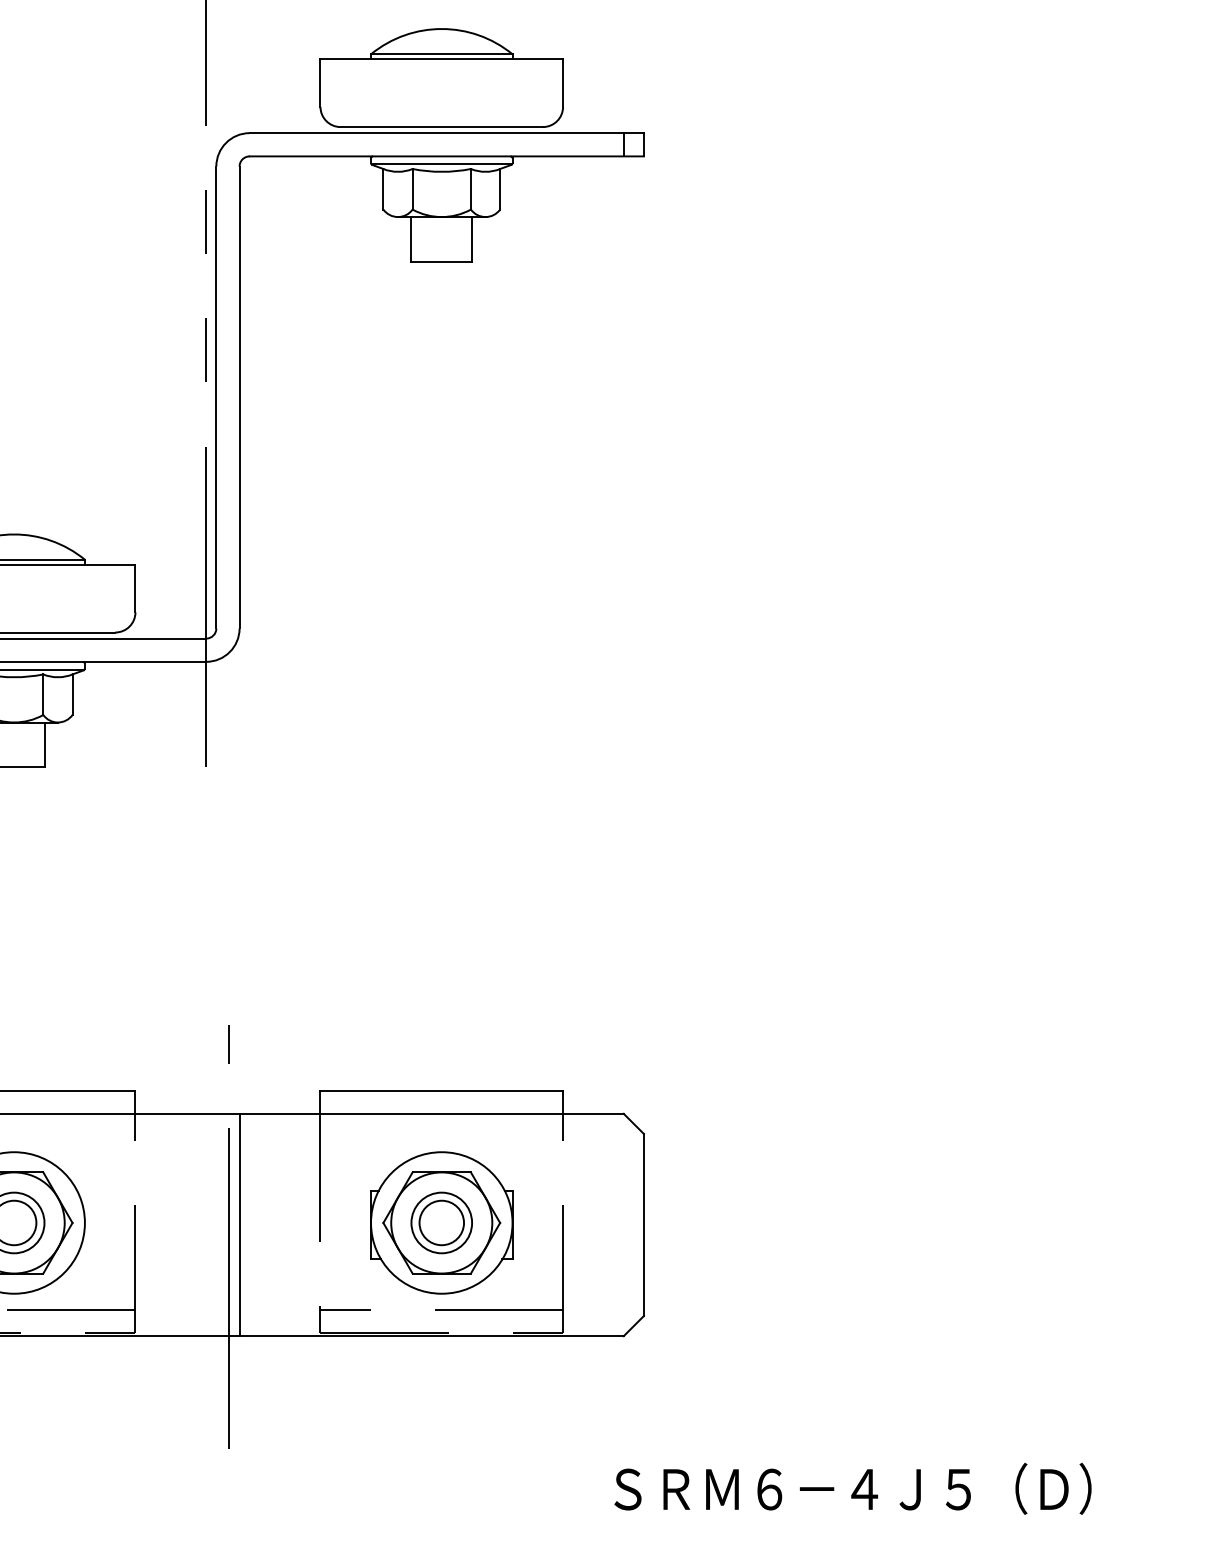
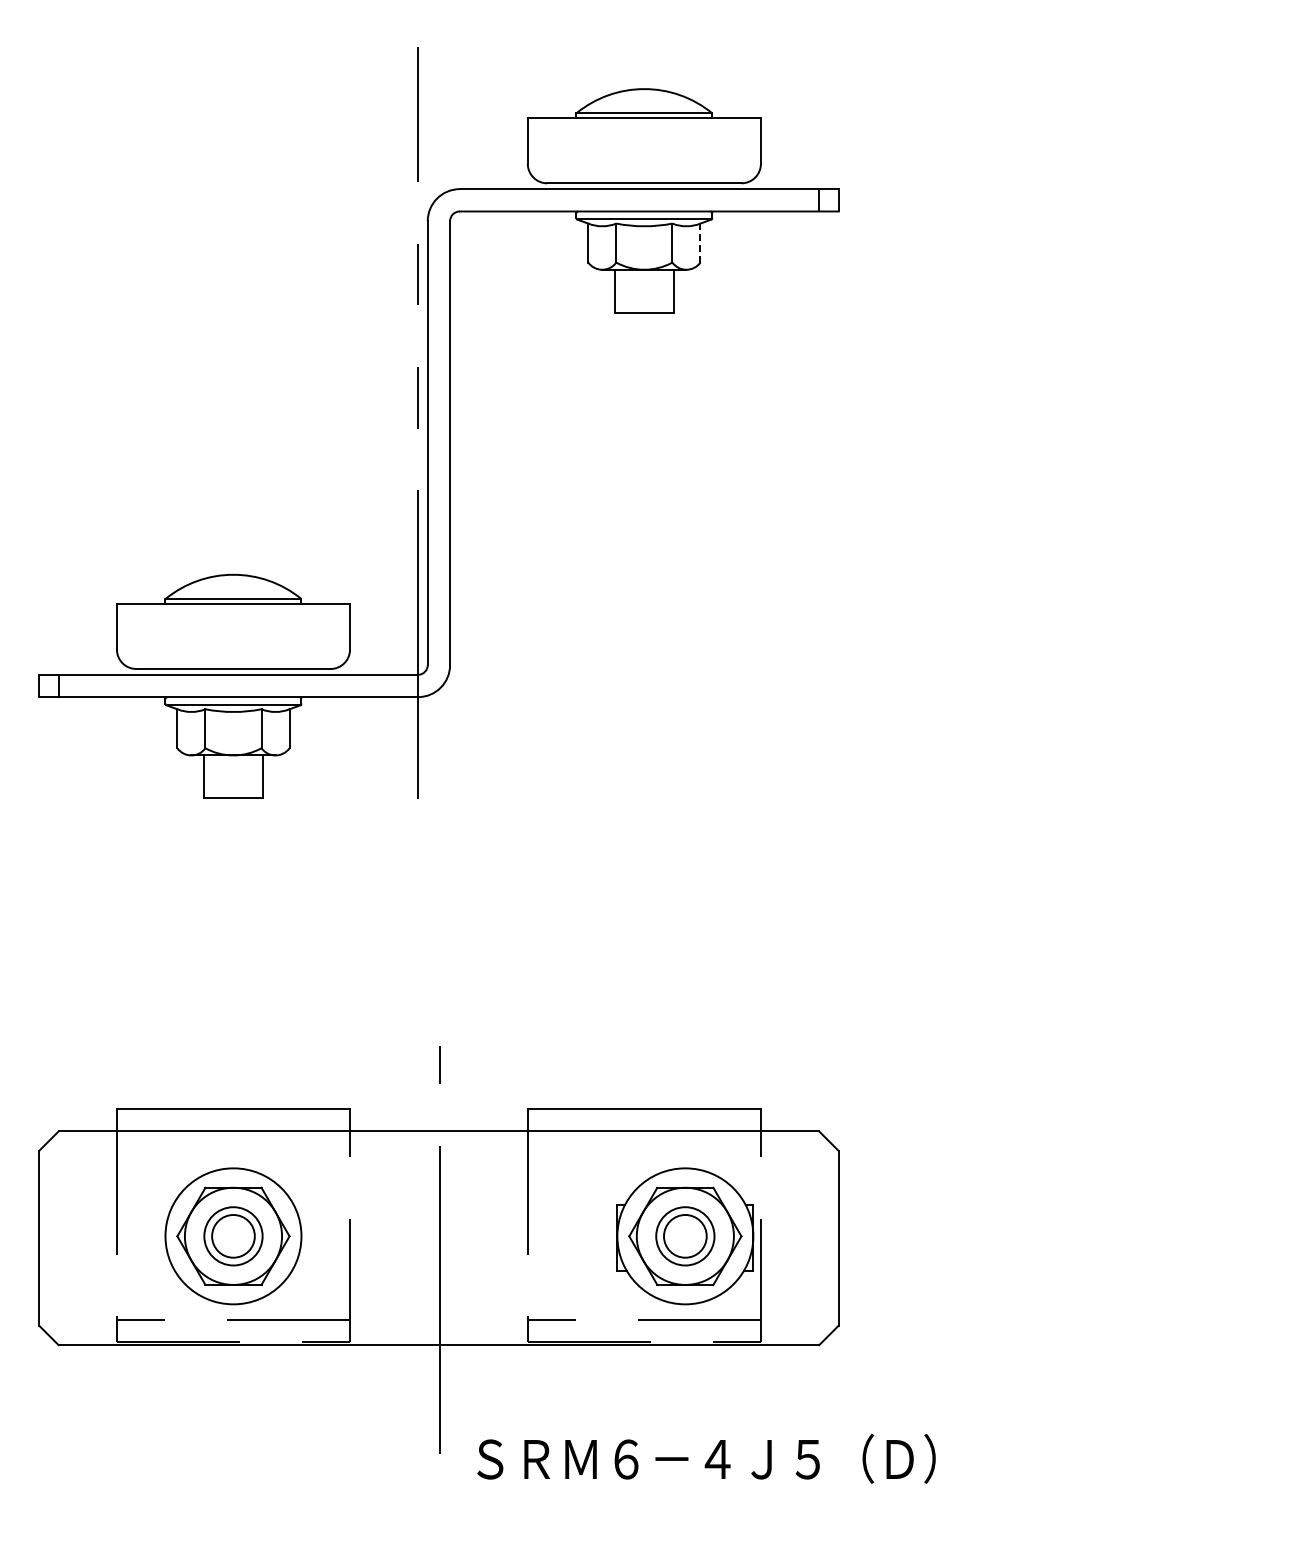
line: (500, 188) -> (700, 242), solid -> dashed
part: (441, 1223) -> (685, 1236), moved
line: (240, 1225) -> (450, 1238), removed
text: (852, 1488) -> (706, 1458), moved

